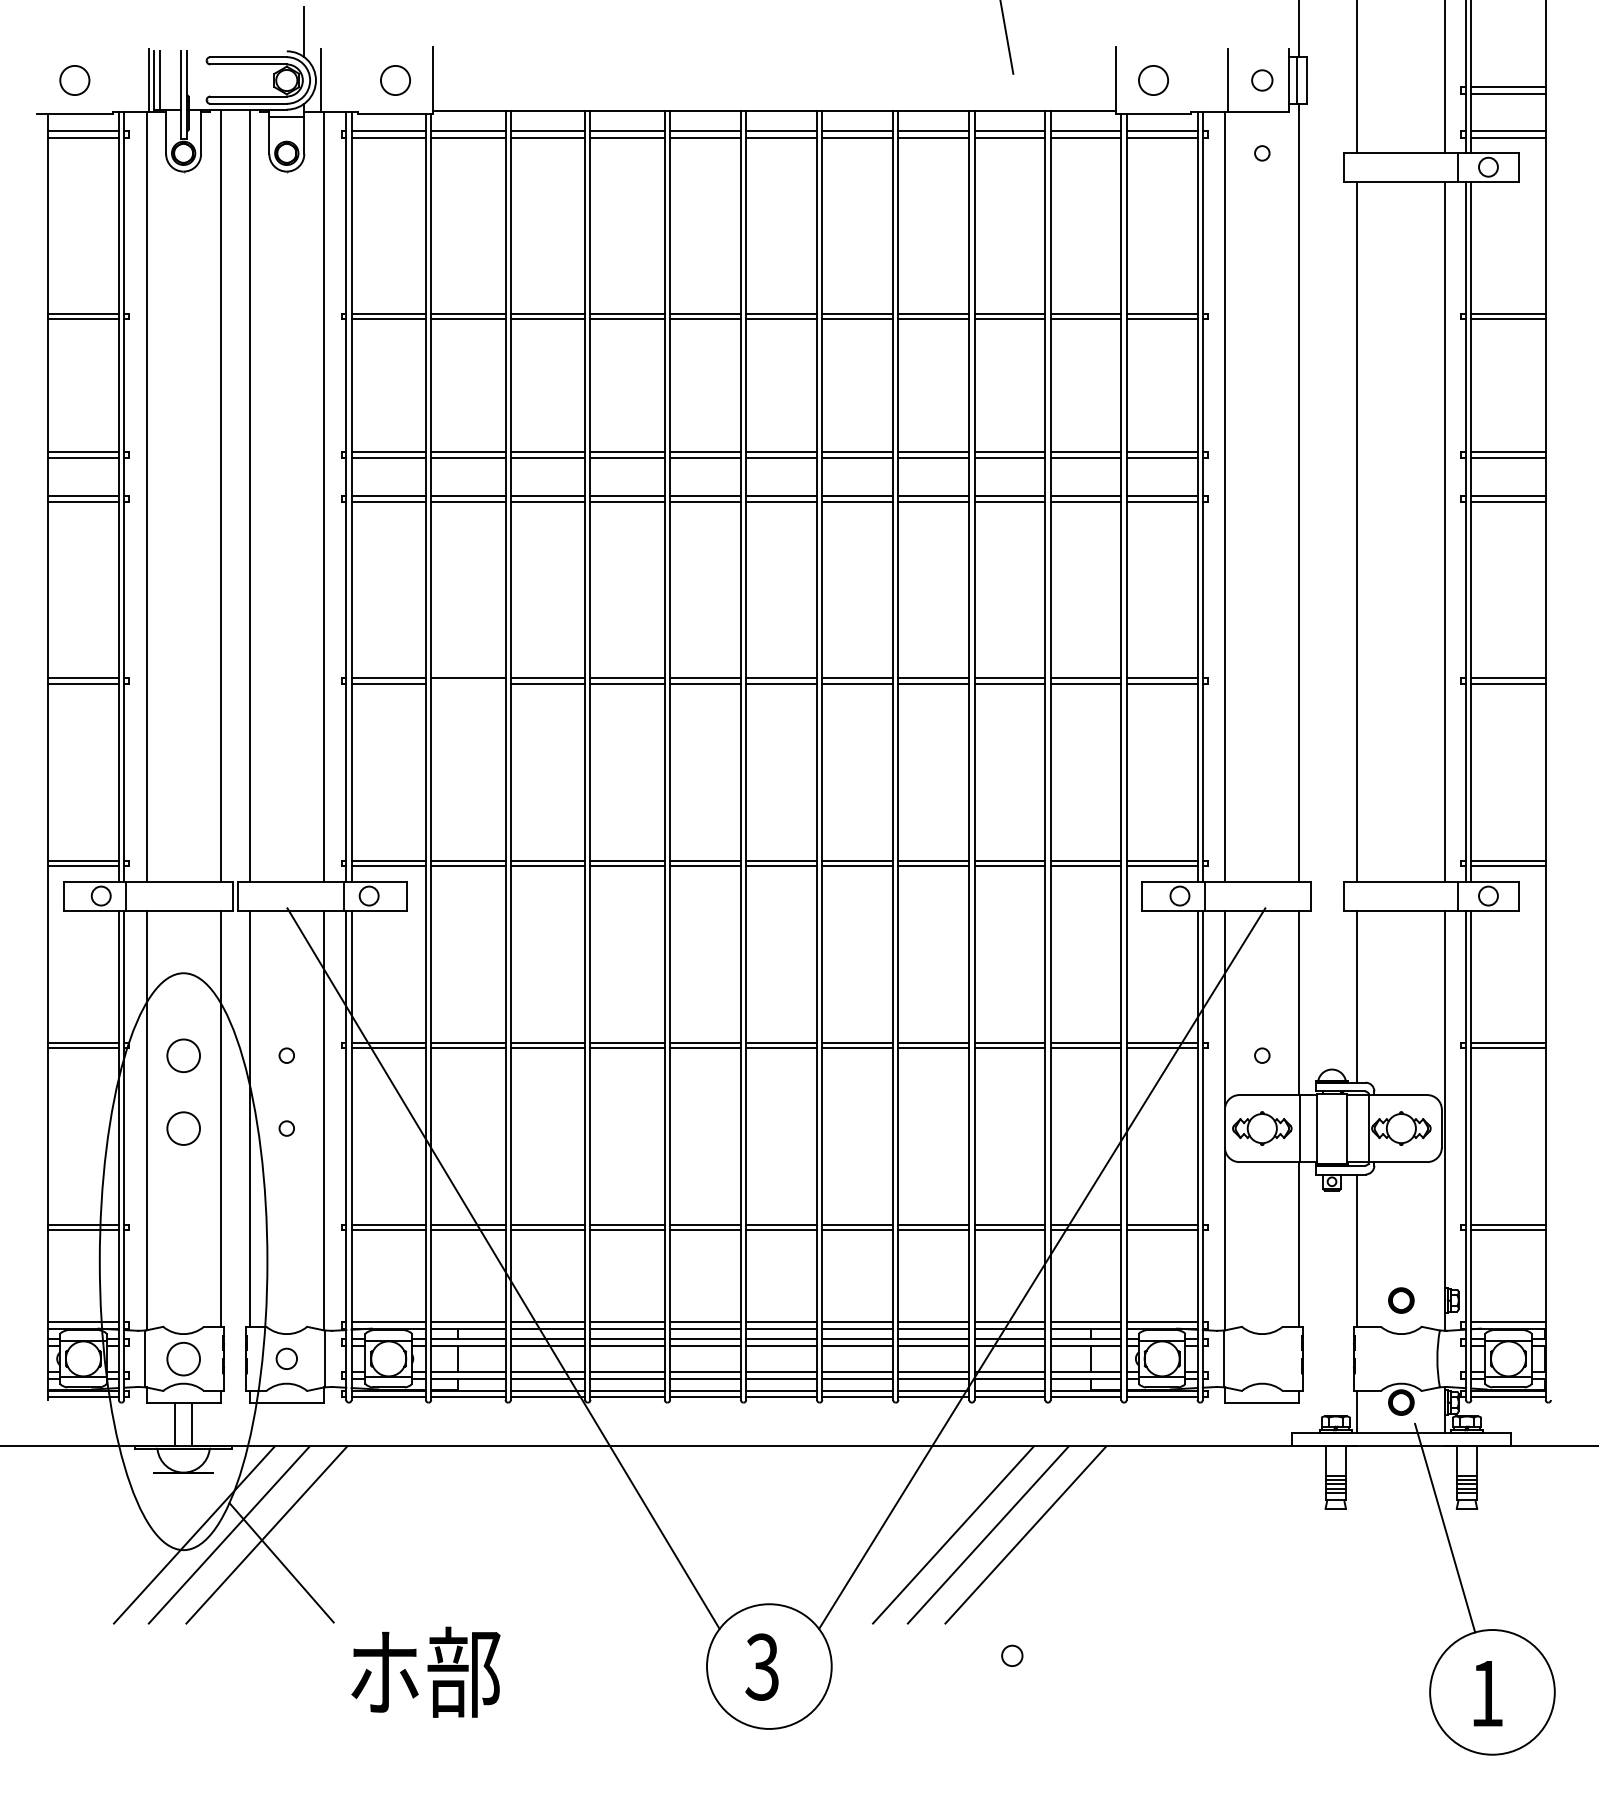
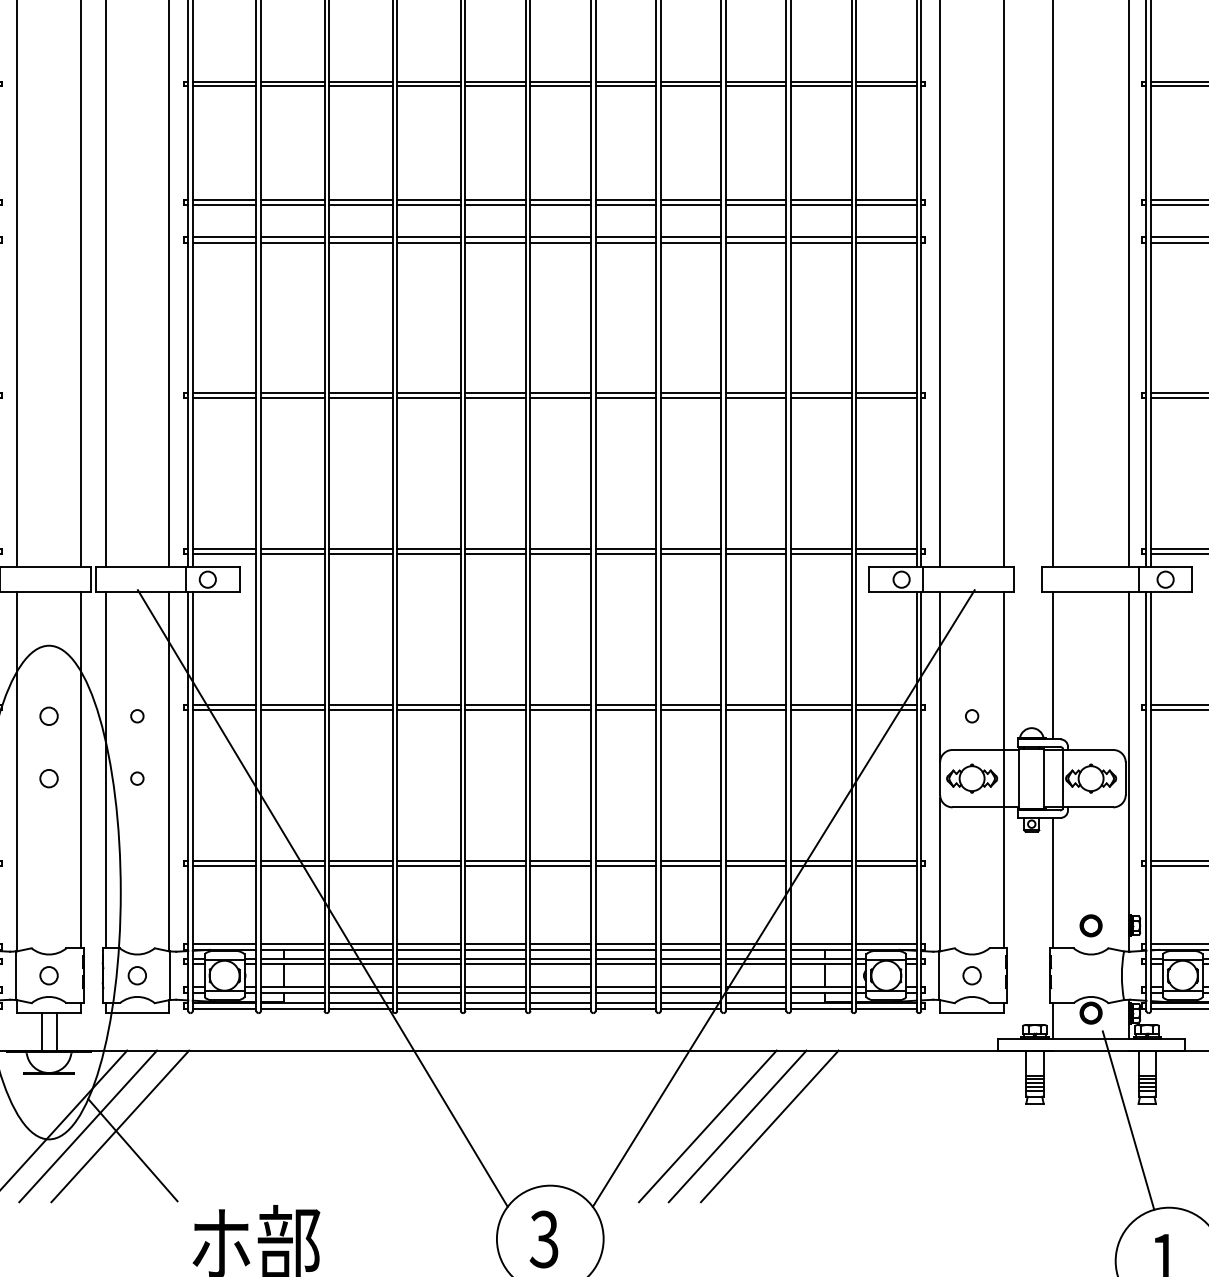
line: (468, 683) -> (292, 397), added
circle: (183, 1055) -> (48, 716), size x0.62
circle: (183, 1128) -> (48, 778), size x0.62
circle: (183, 1358) -> (48, 975), size x0.62
circle: (1012, 1655) -> (972, 975), moved

